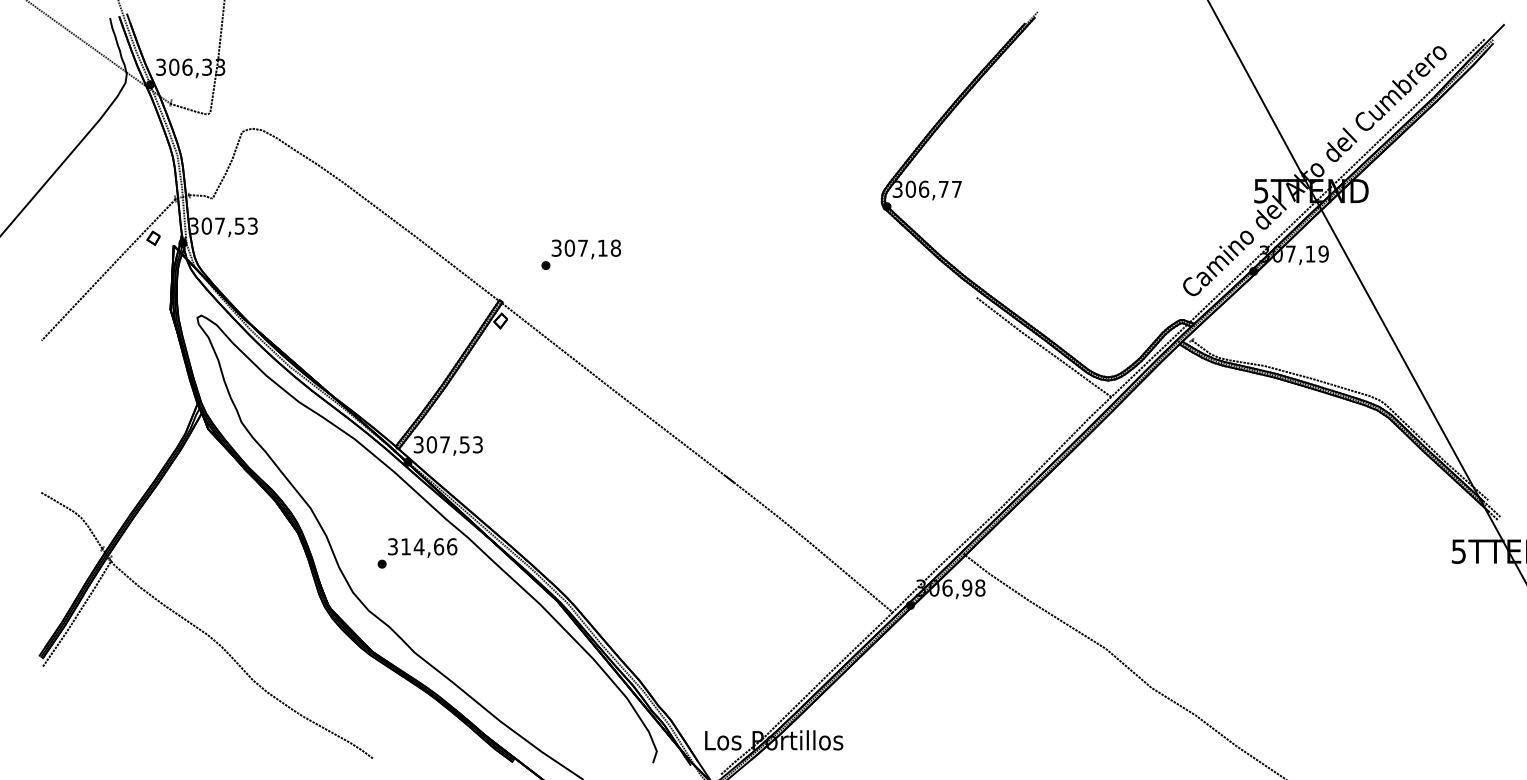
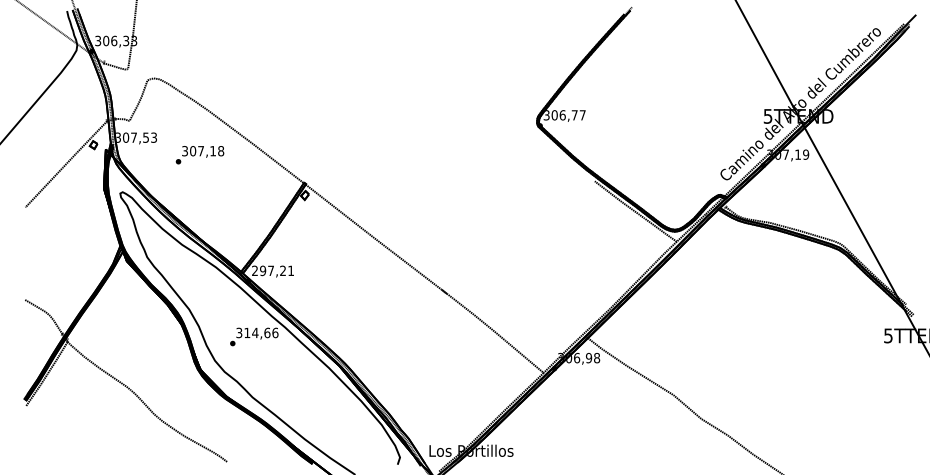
text: (580, 255) -> (199, 155), moved
text: (448, 444) -> (273, 270), 307,53 -> 297,21

